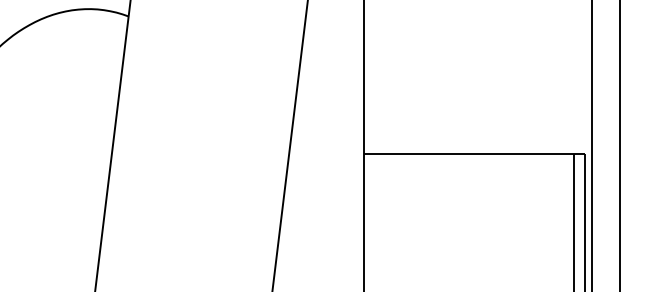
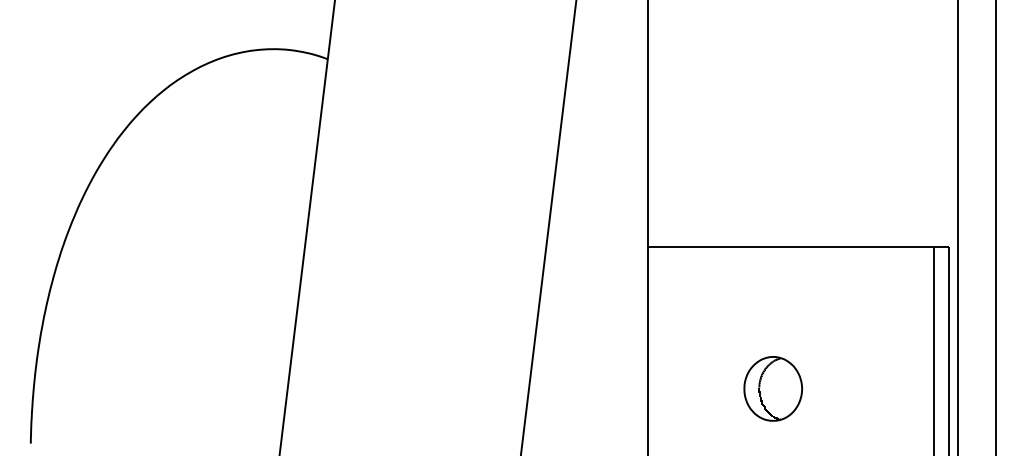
part: (455, 258) -> (773, 388), added

